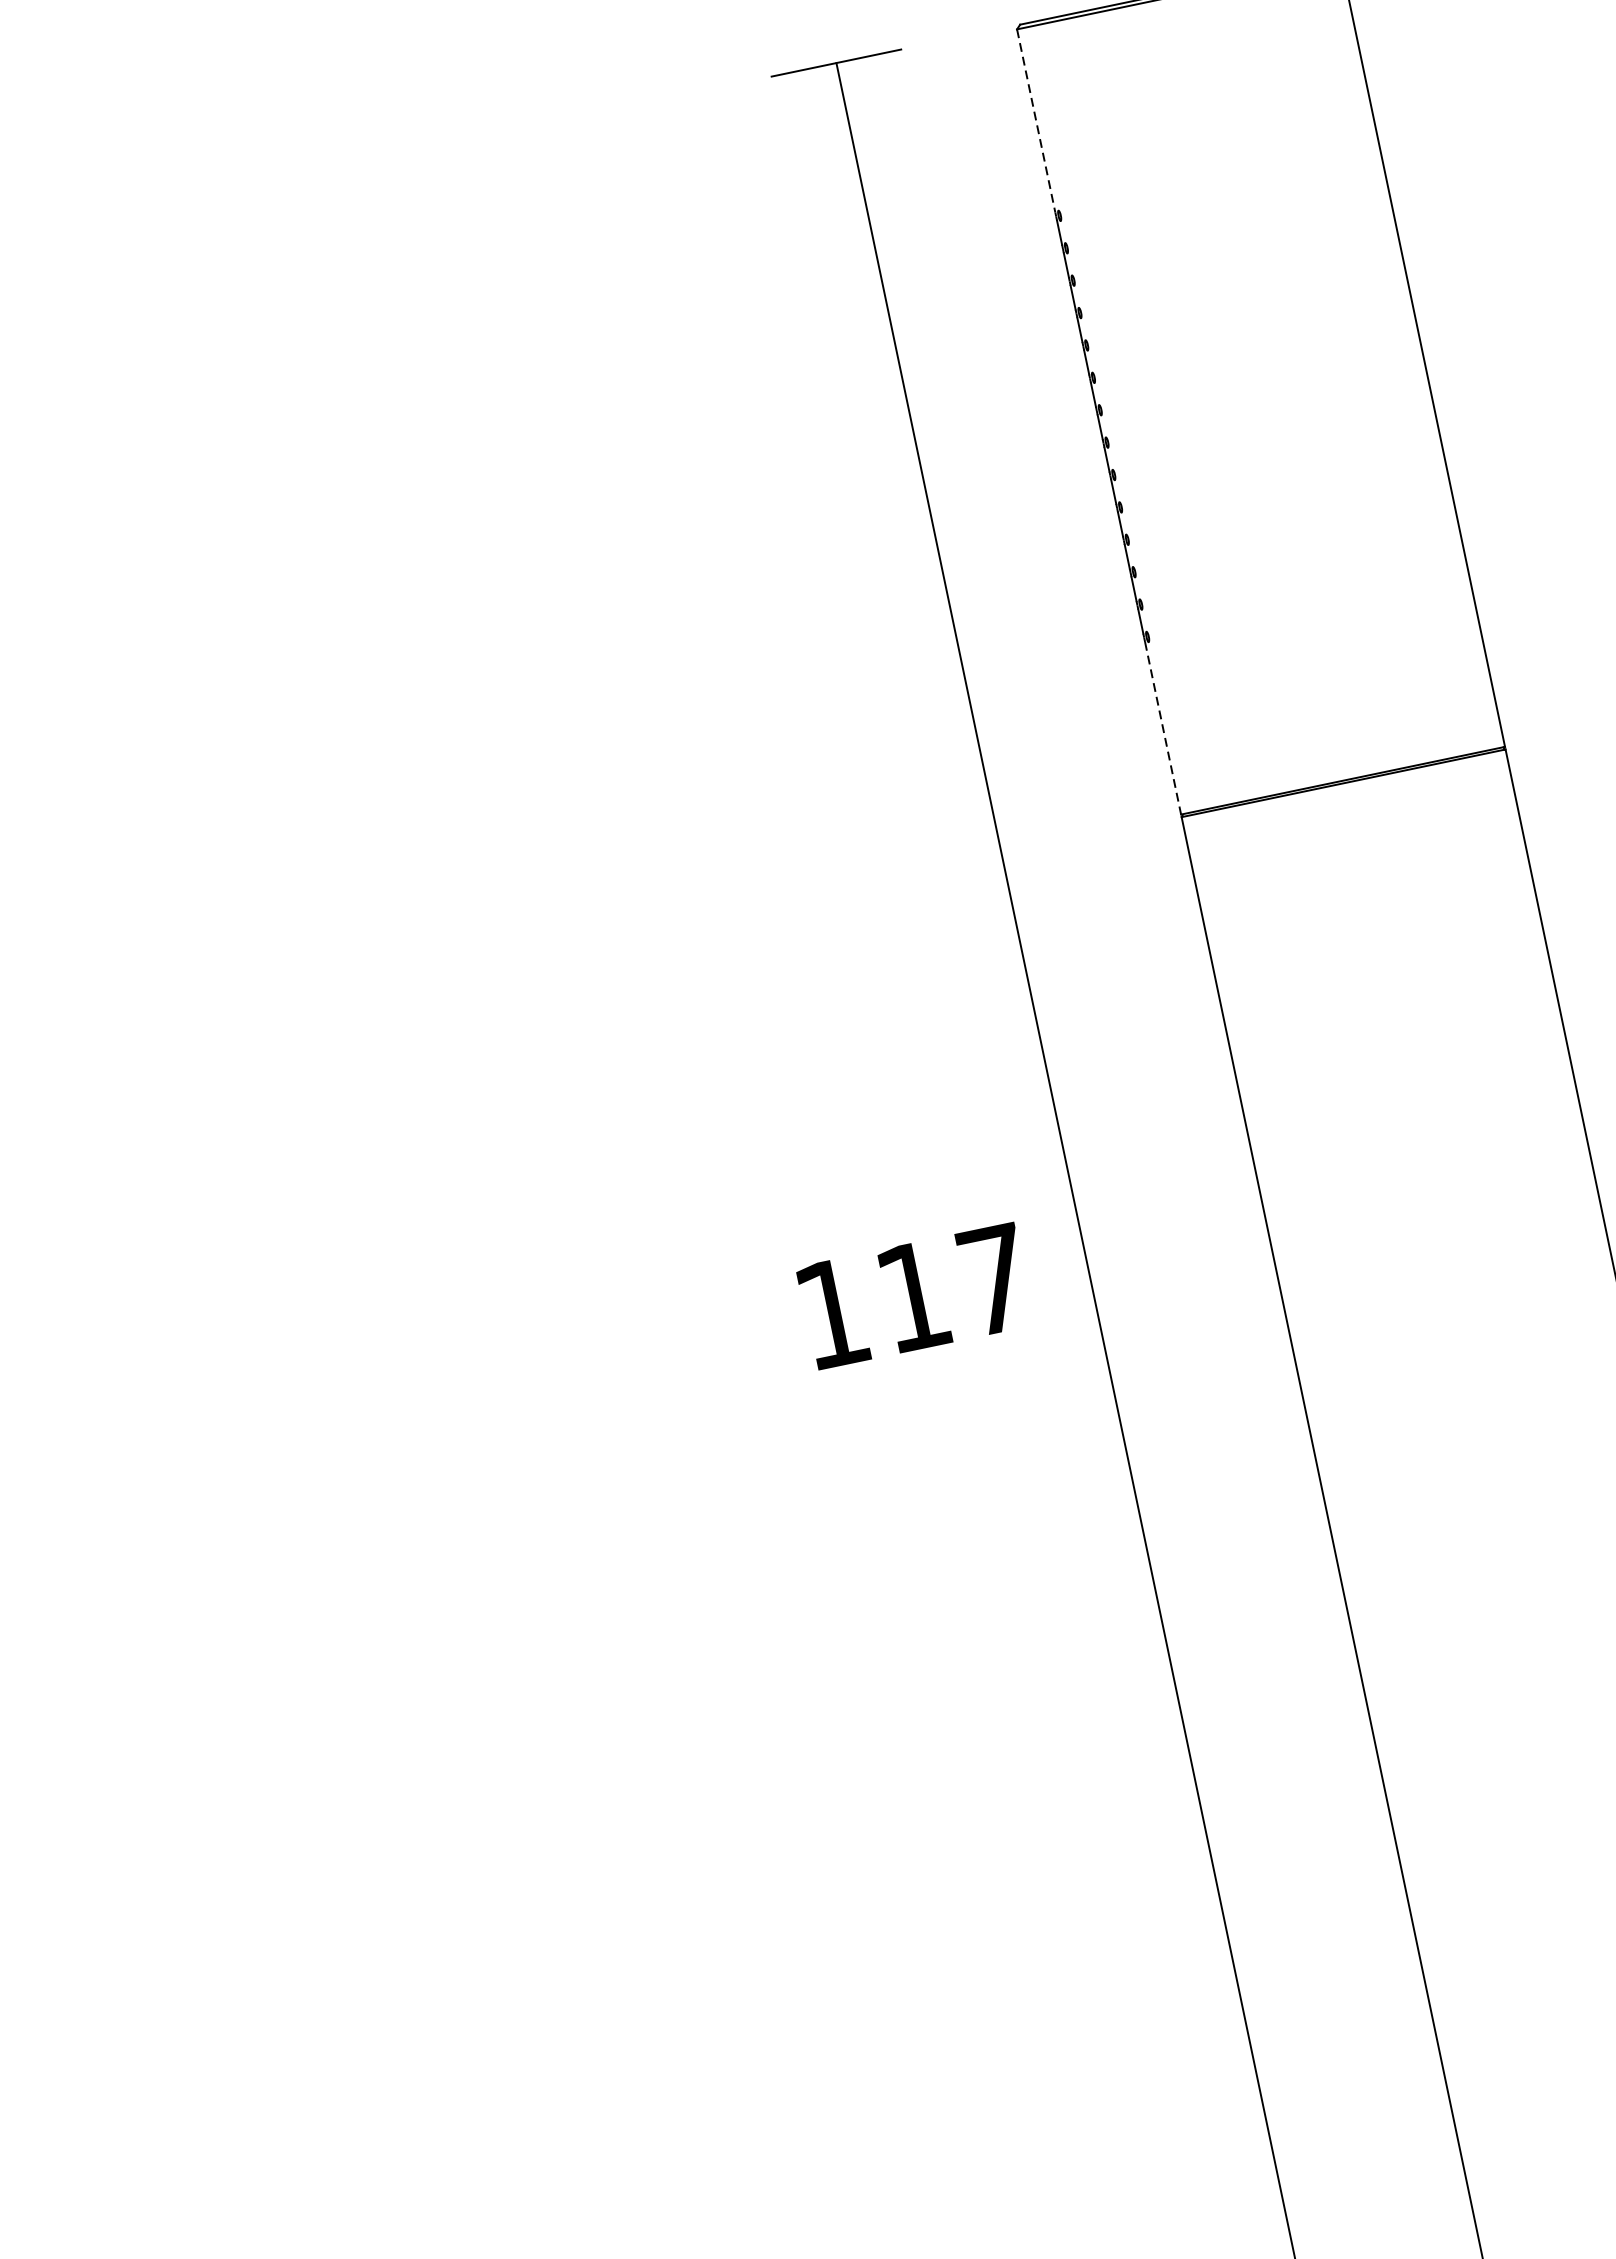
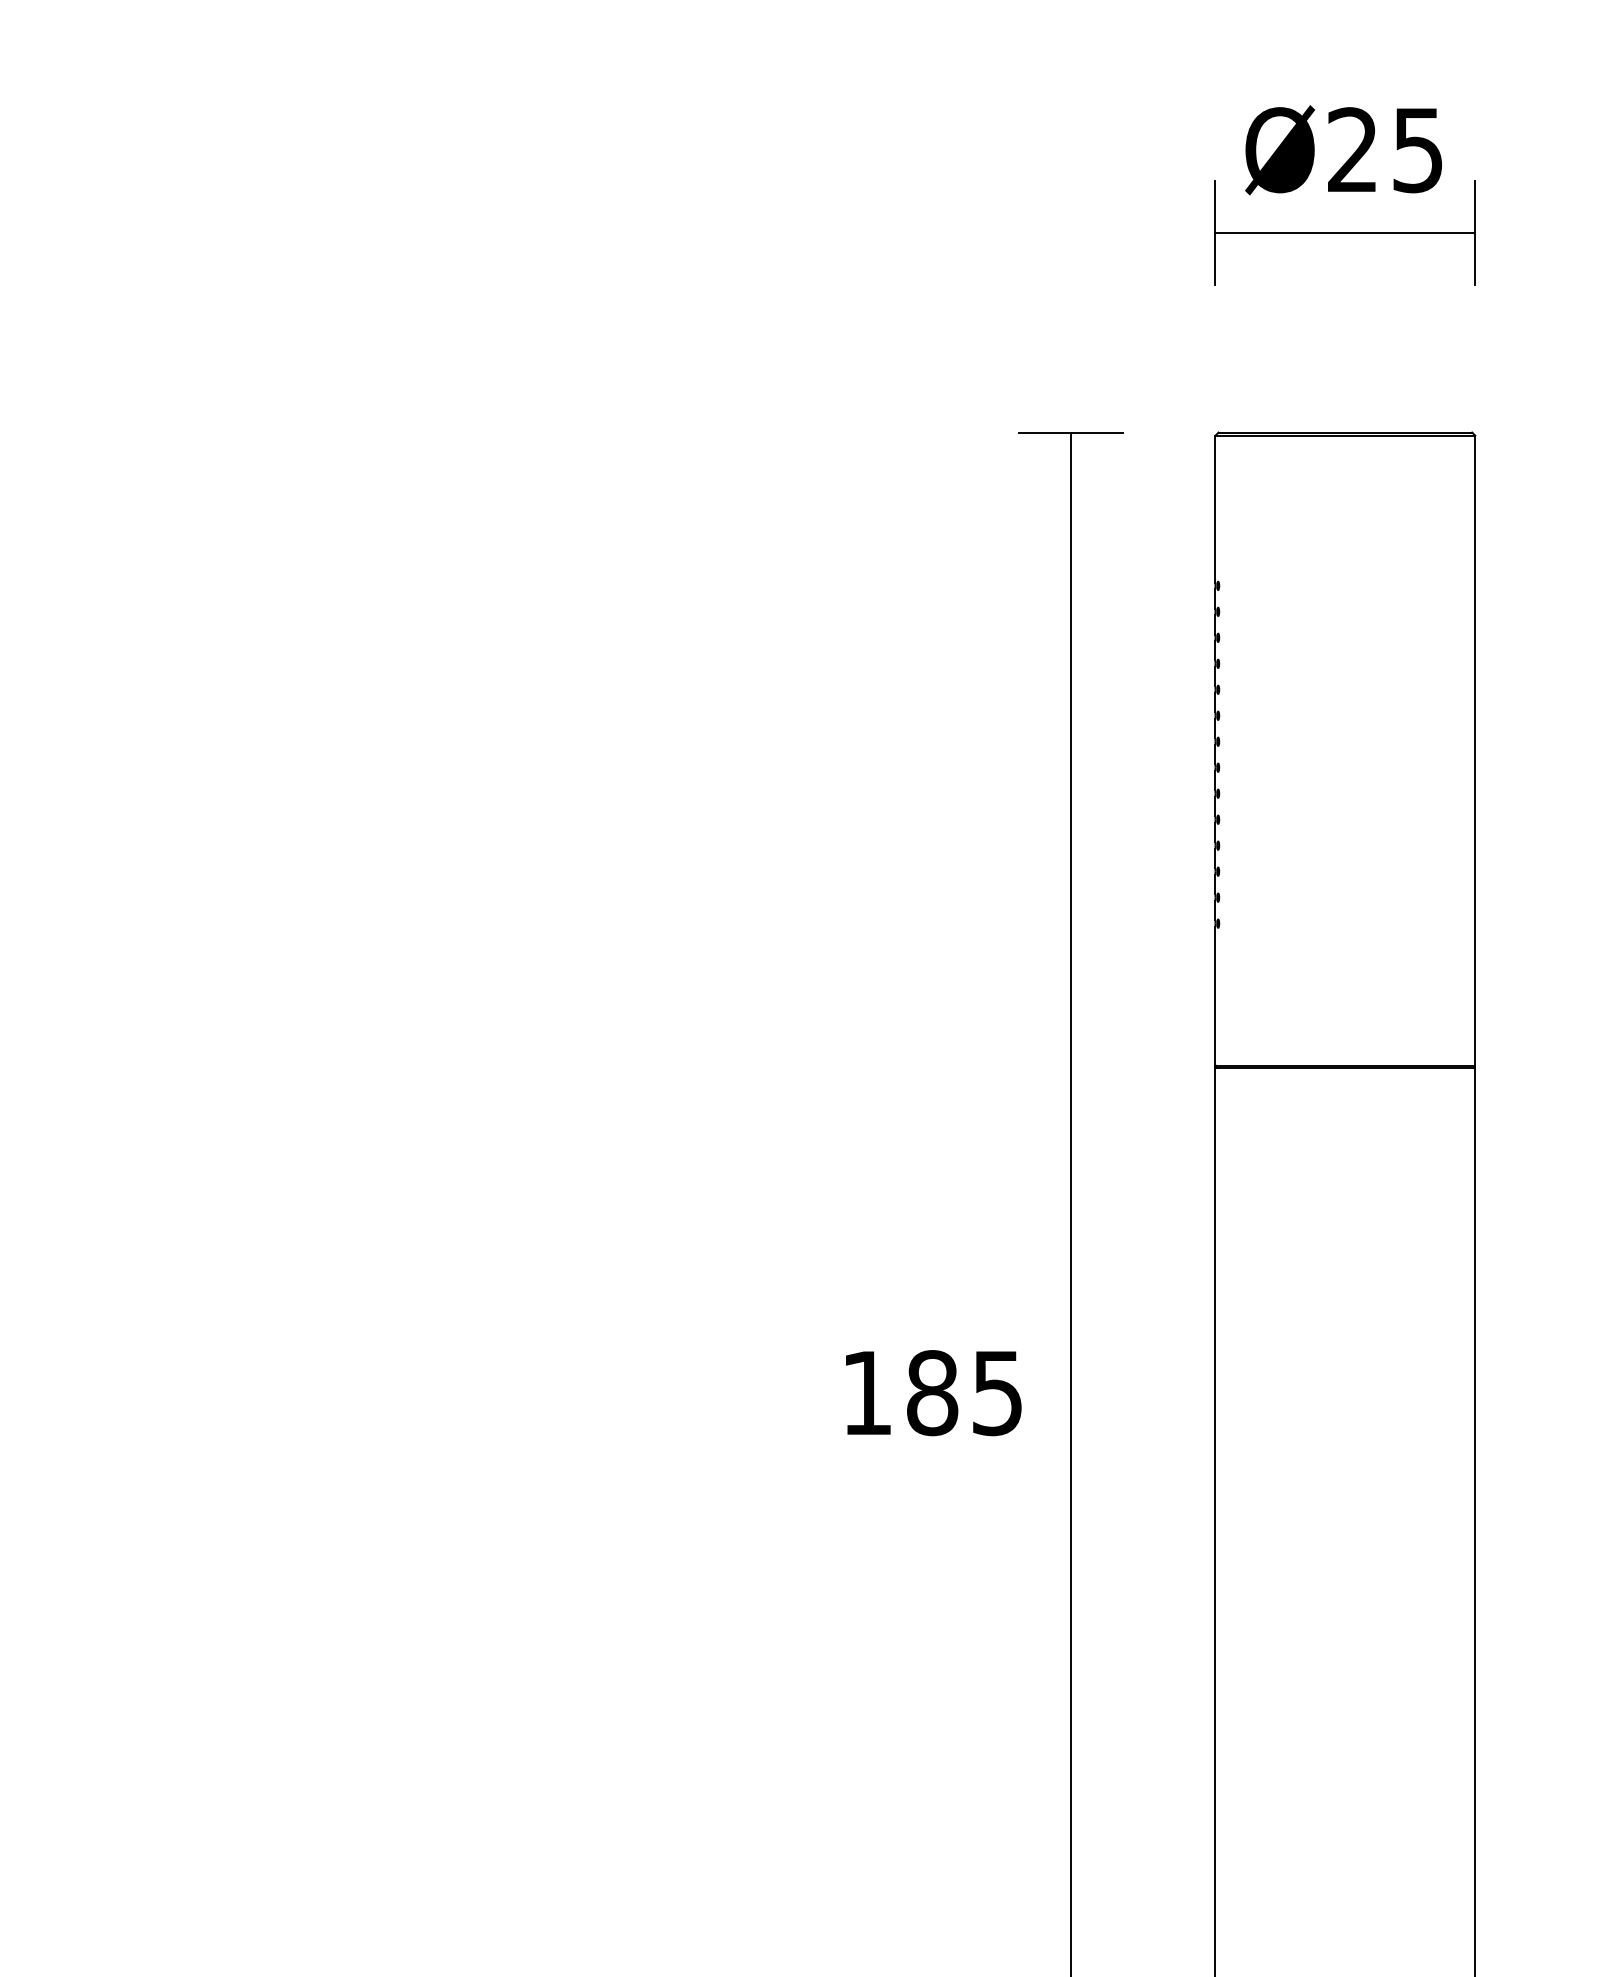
line: (1036, 121) -> (1215, 509), dashed -> solid
line: (1163, 728) -> (1215, 996), dashed -> solid
text: (953, 1288) -> (964, 1393), 117 -> 185

